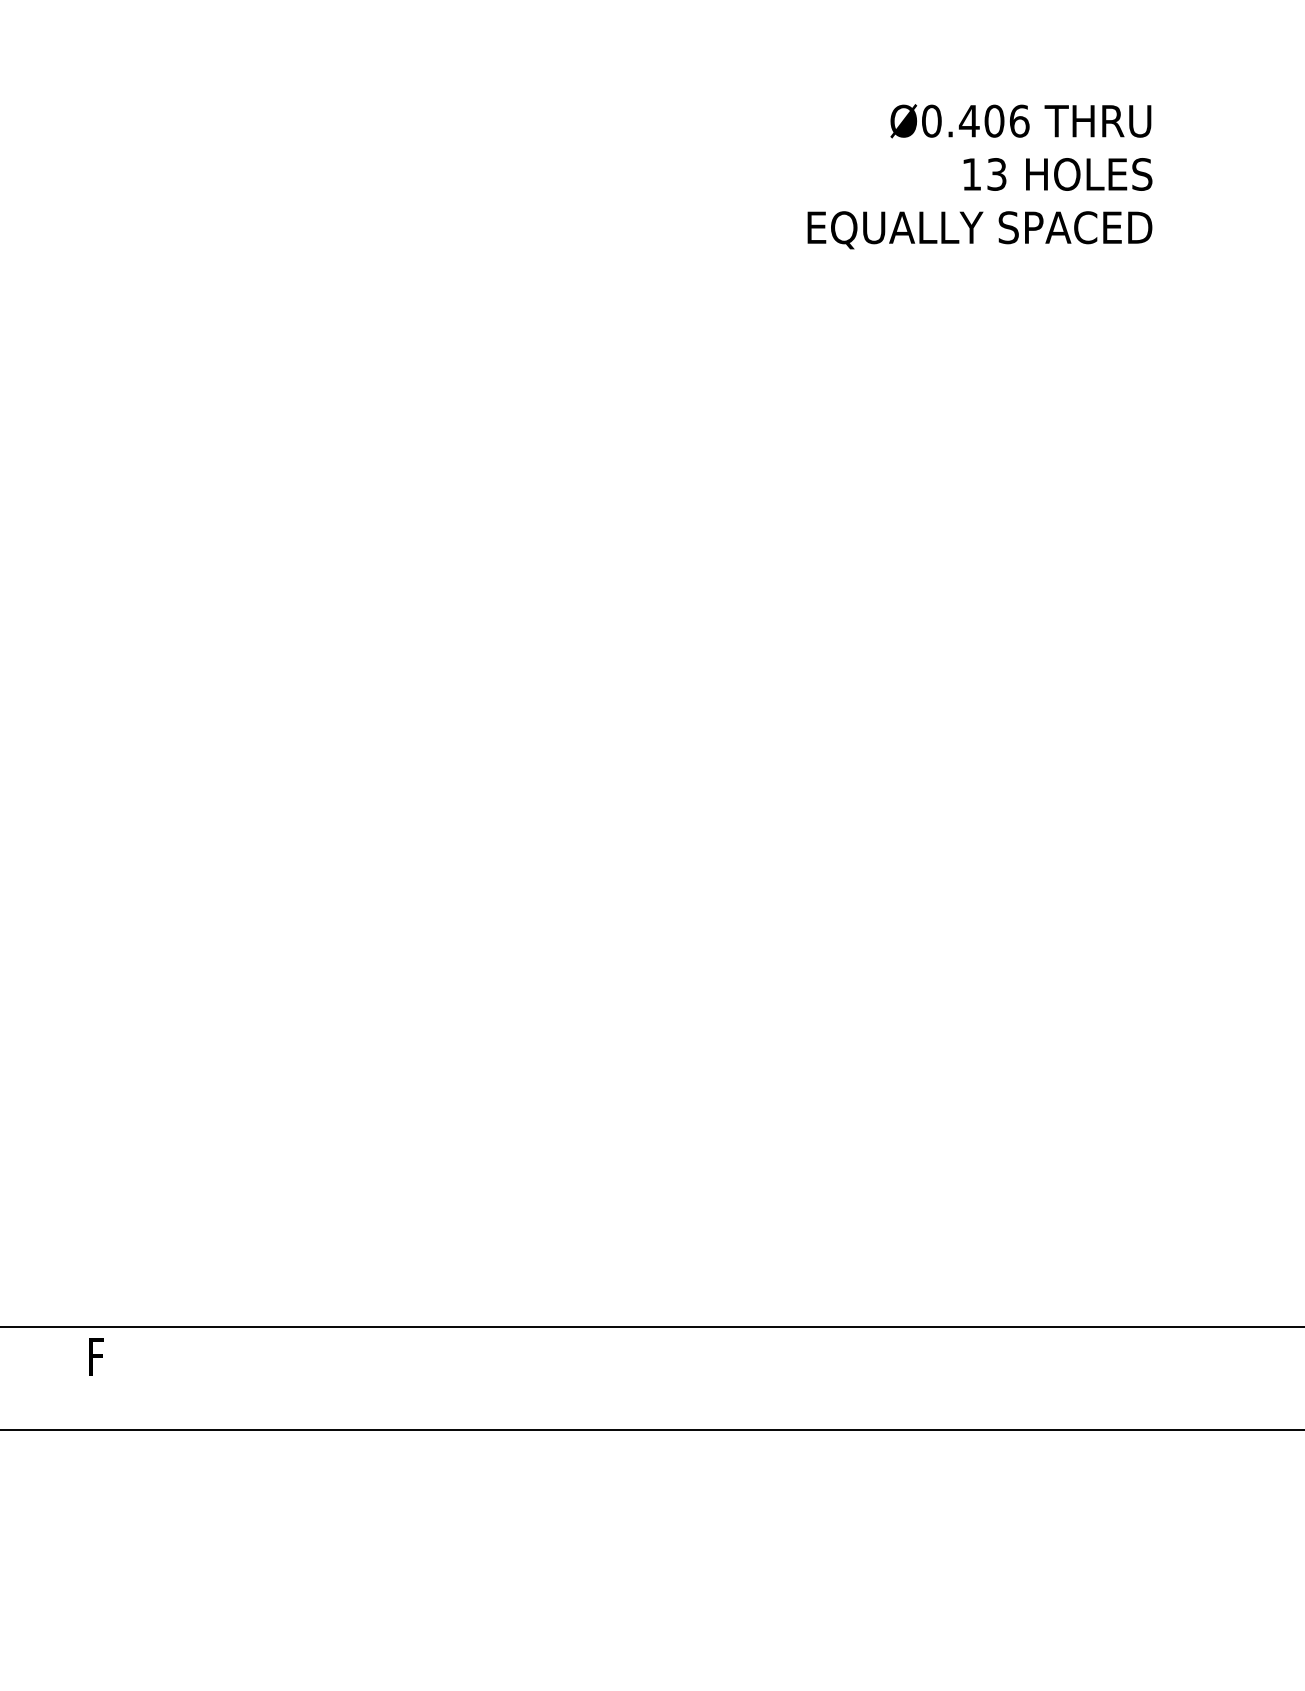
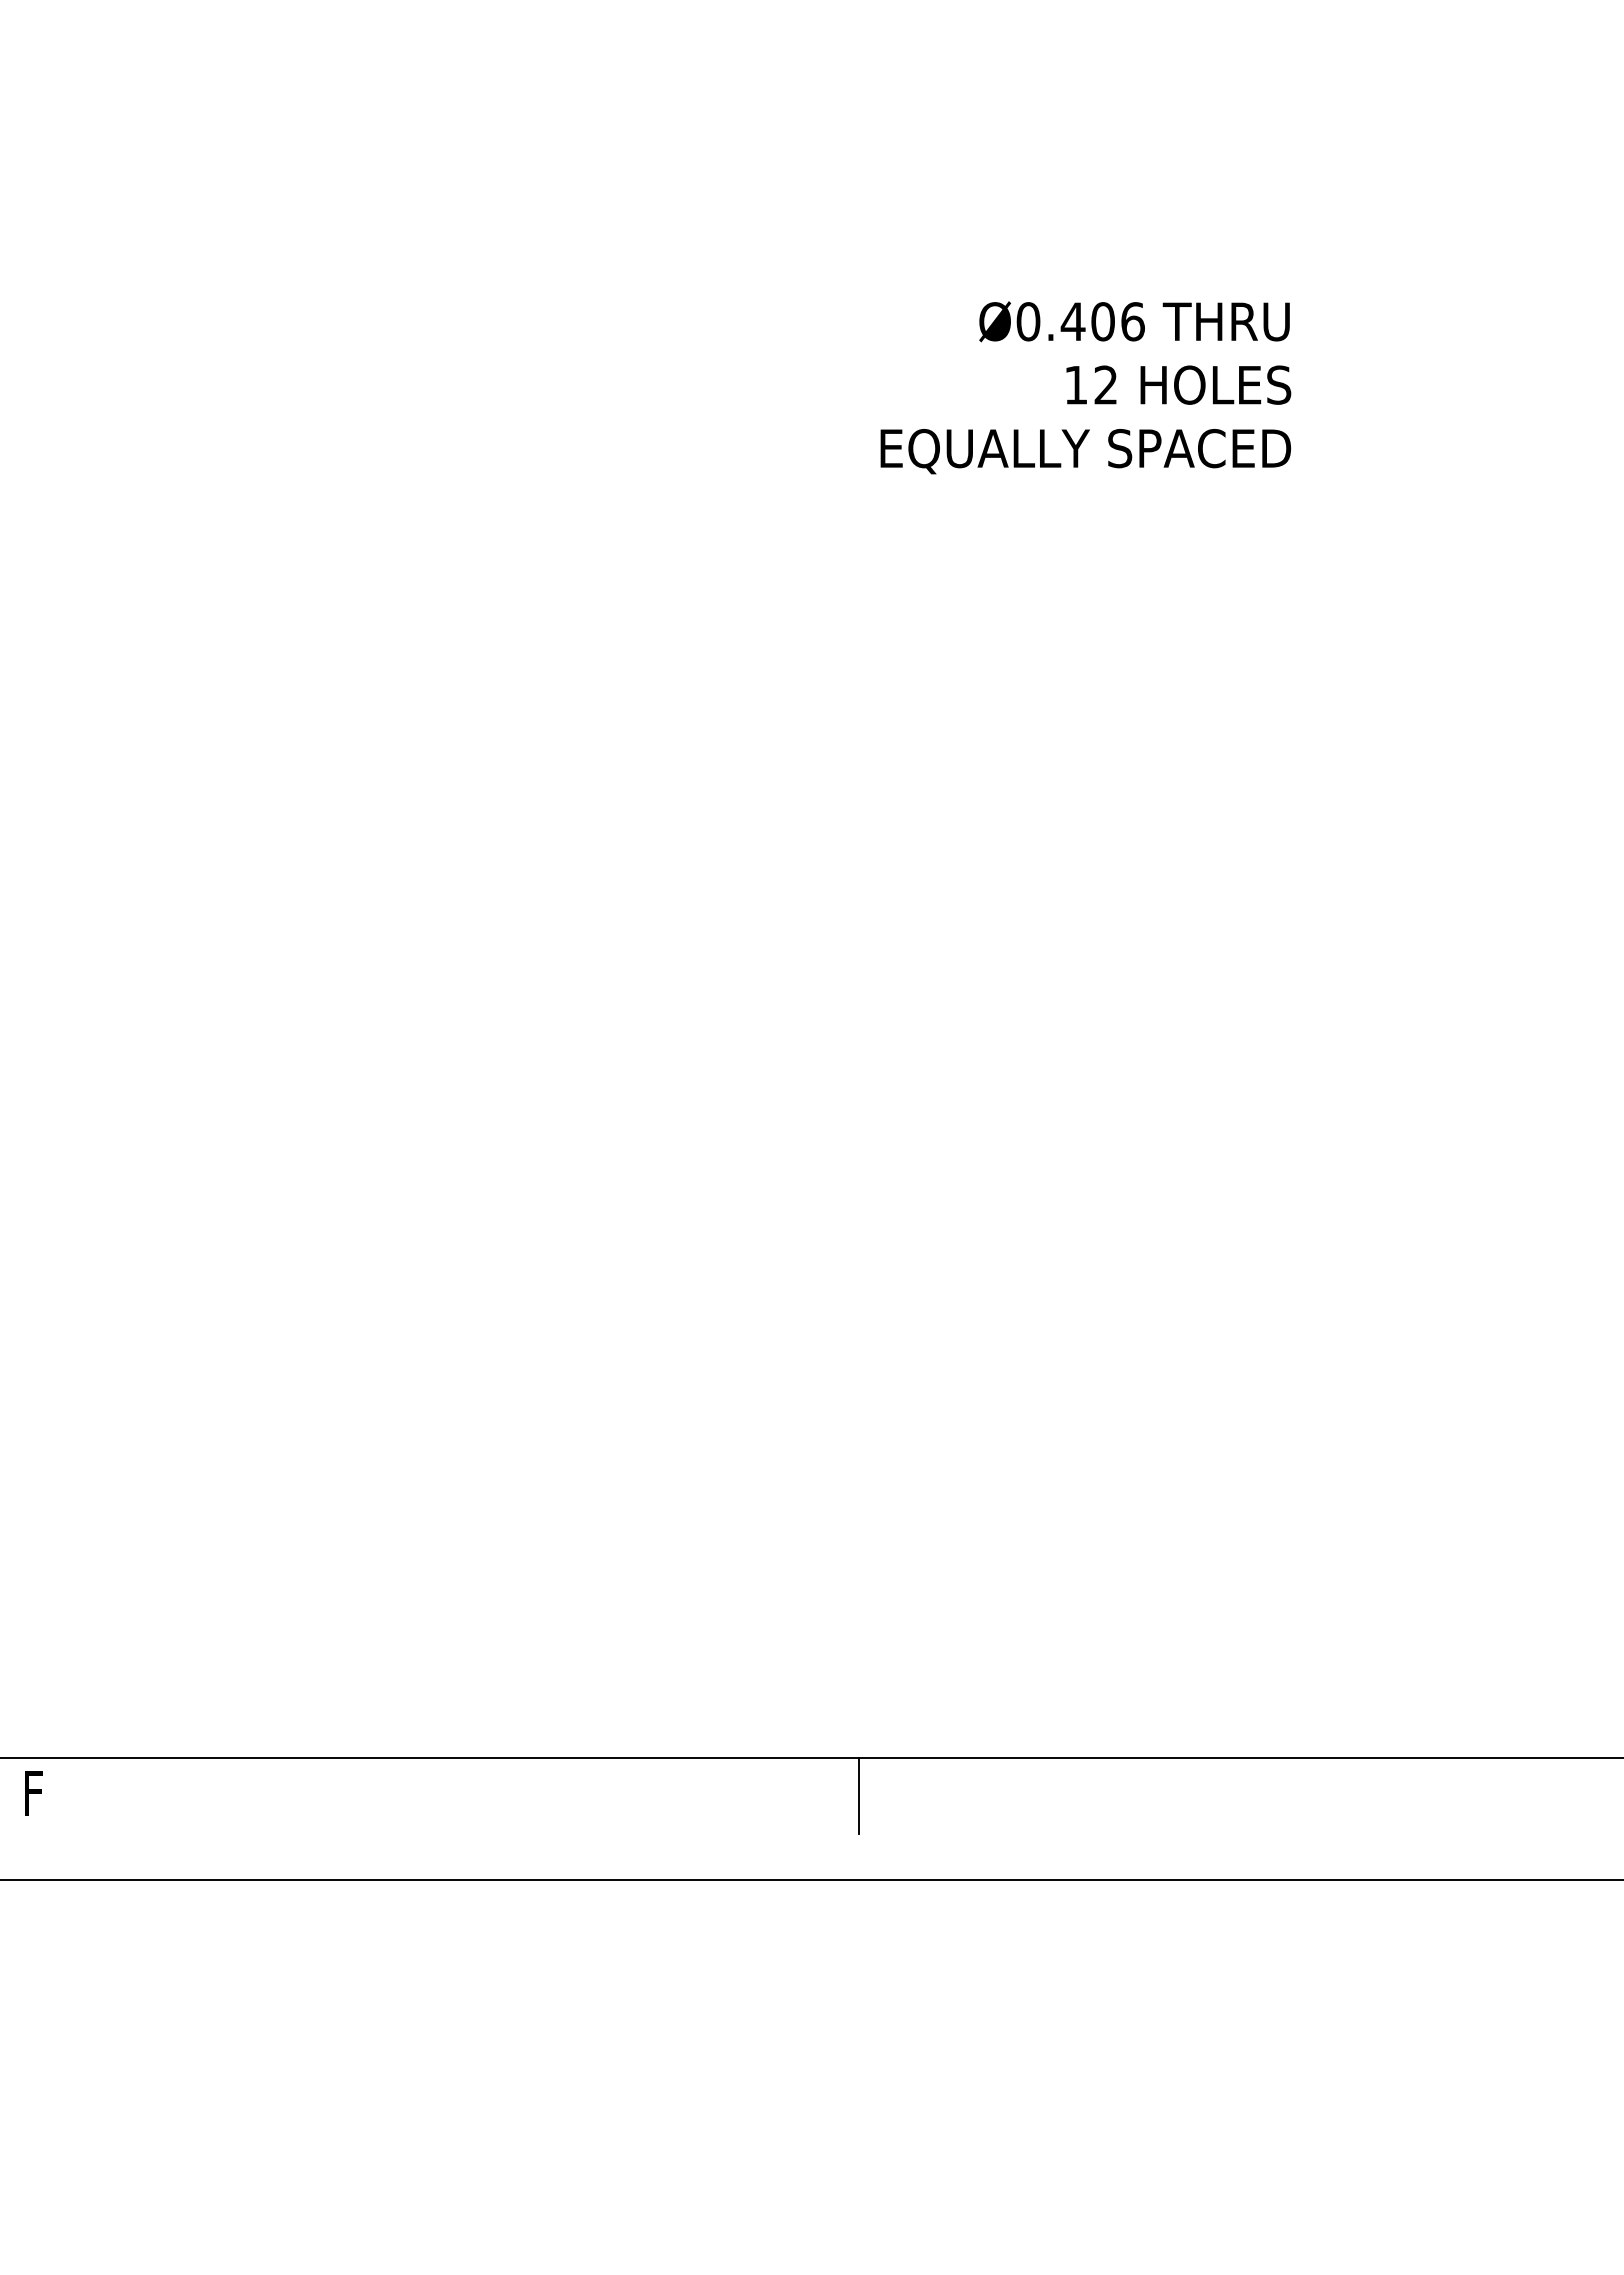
text: (996, 173) -> (1105, 384), 13 -> 12
line: (789, 1358) -> (858, 1795), added

